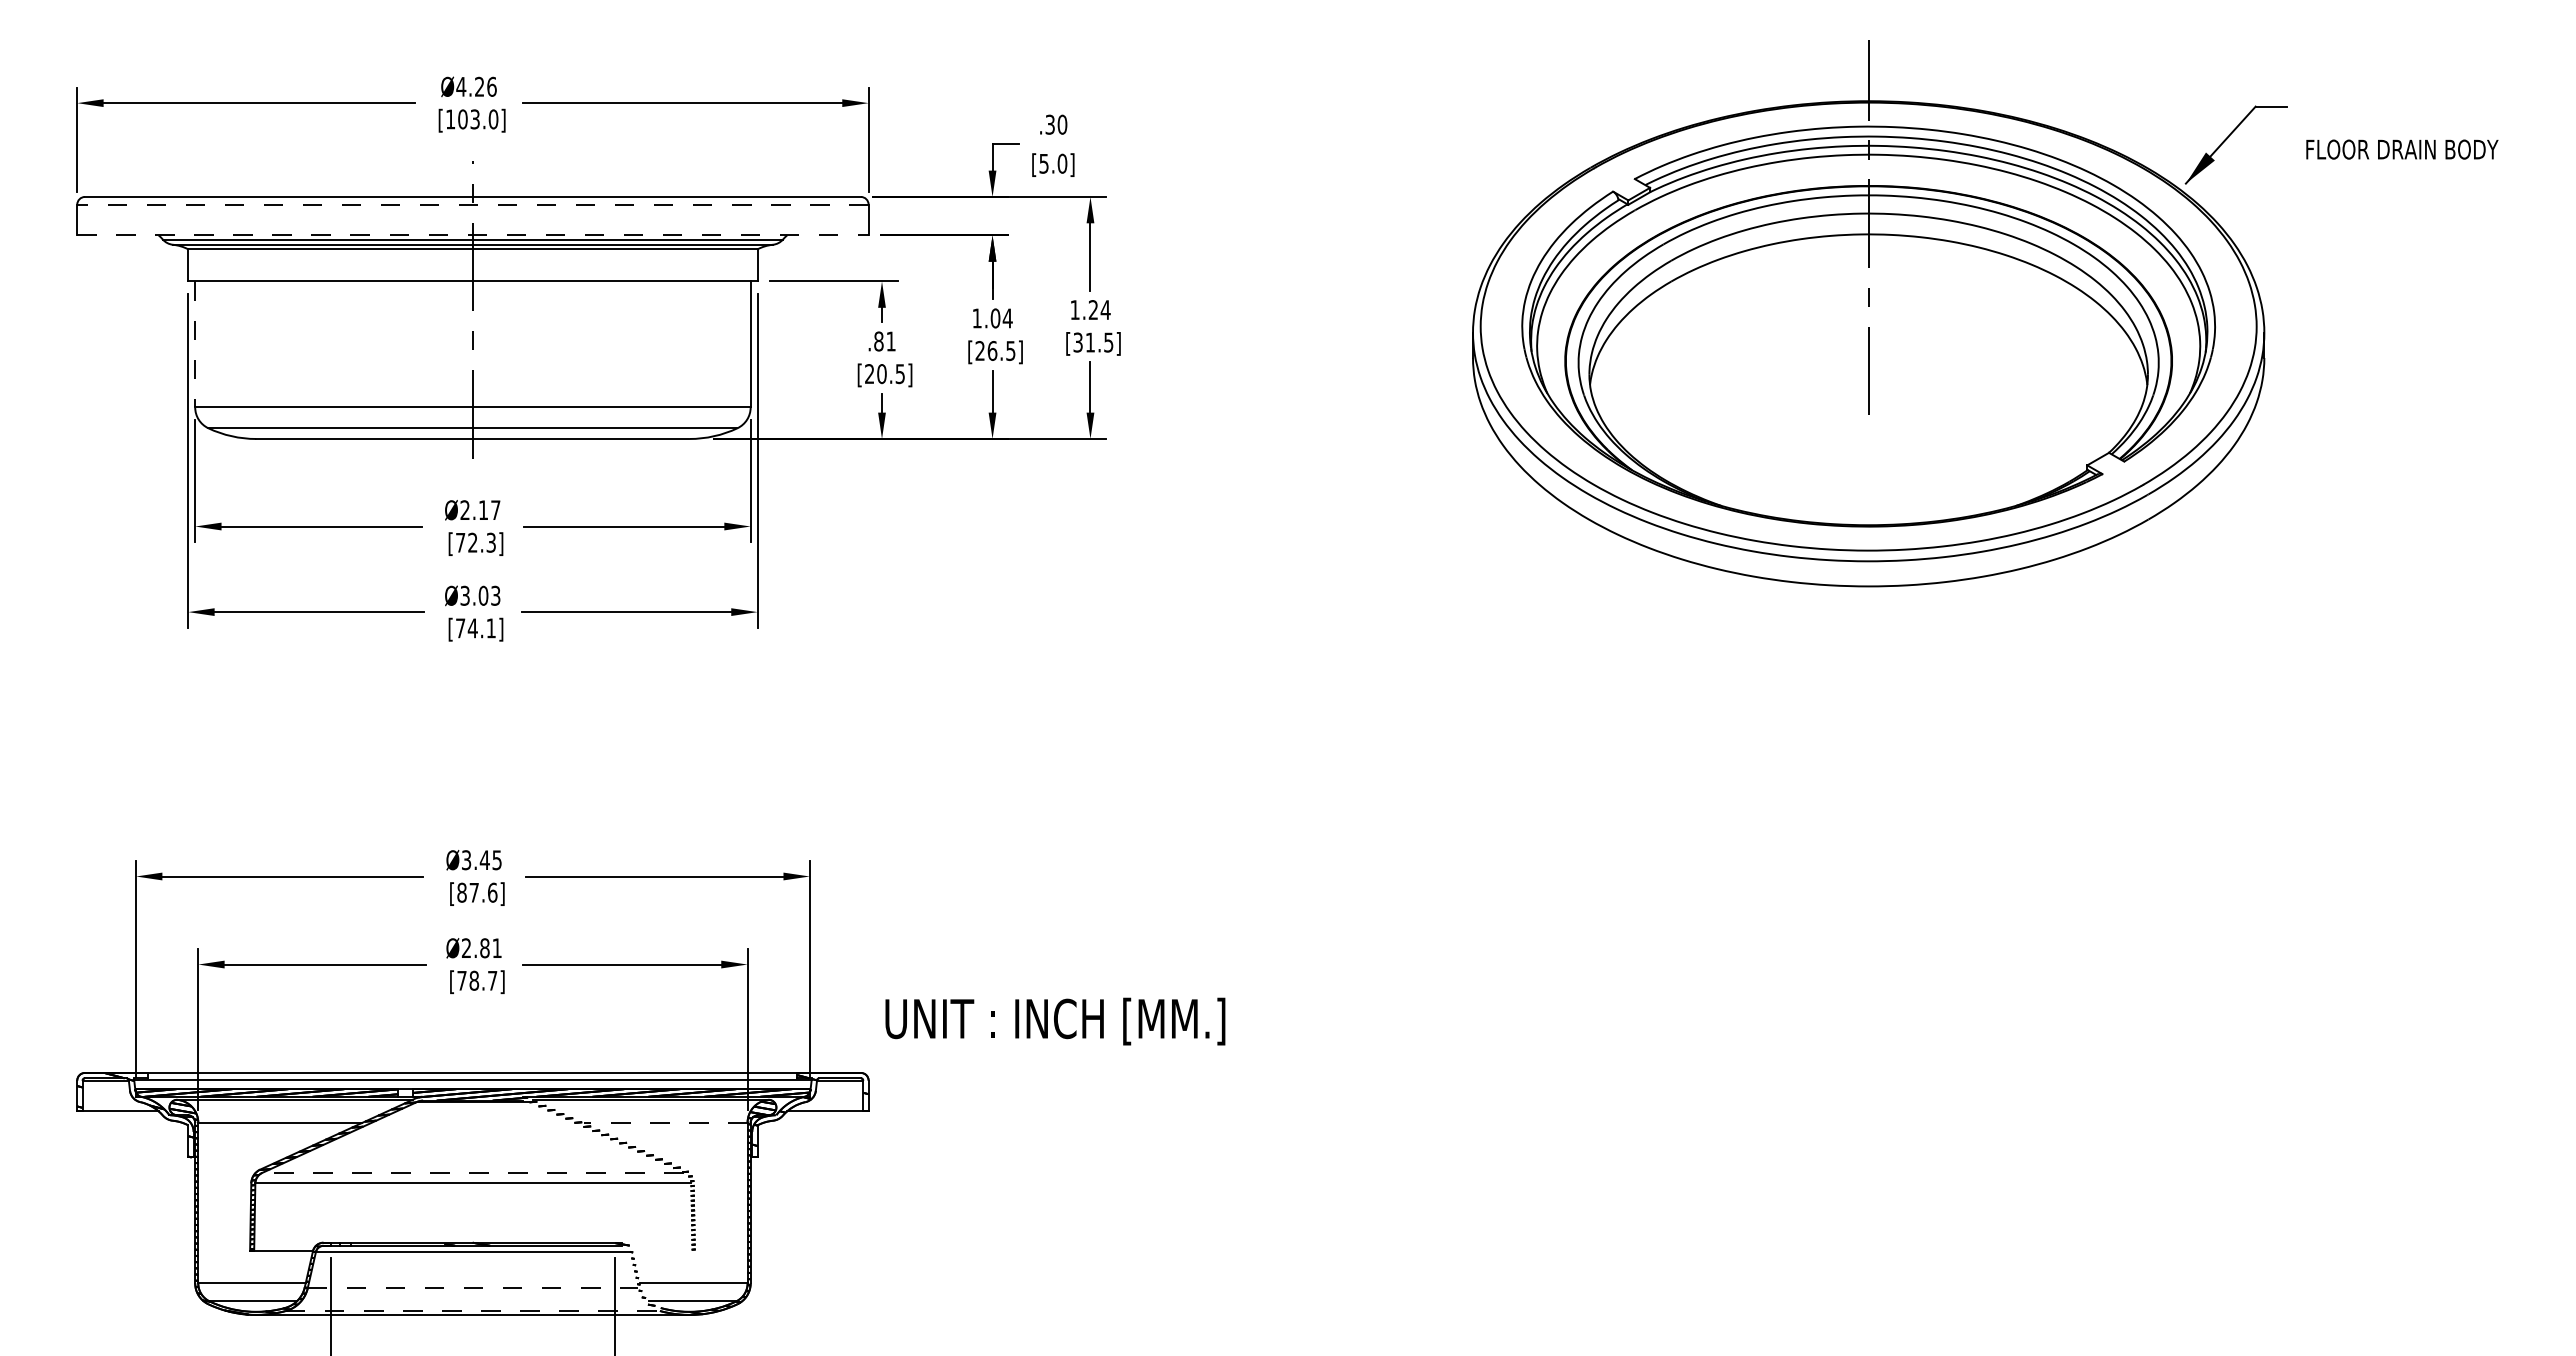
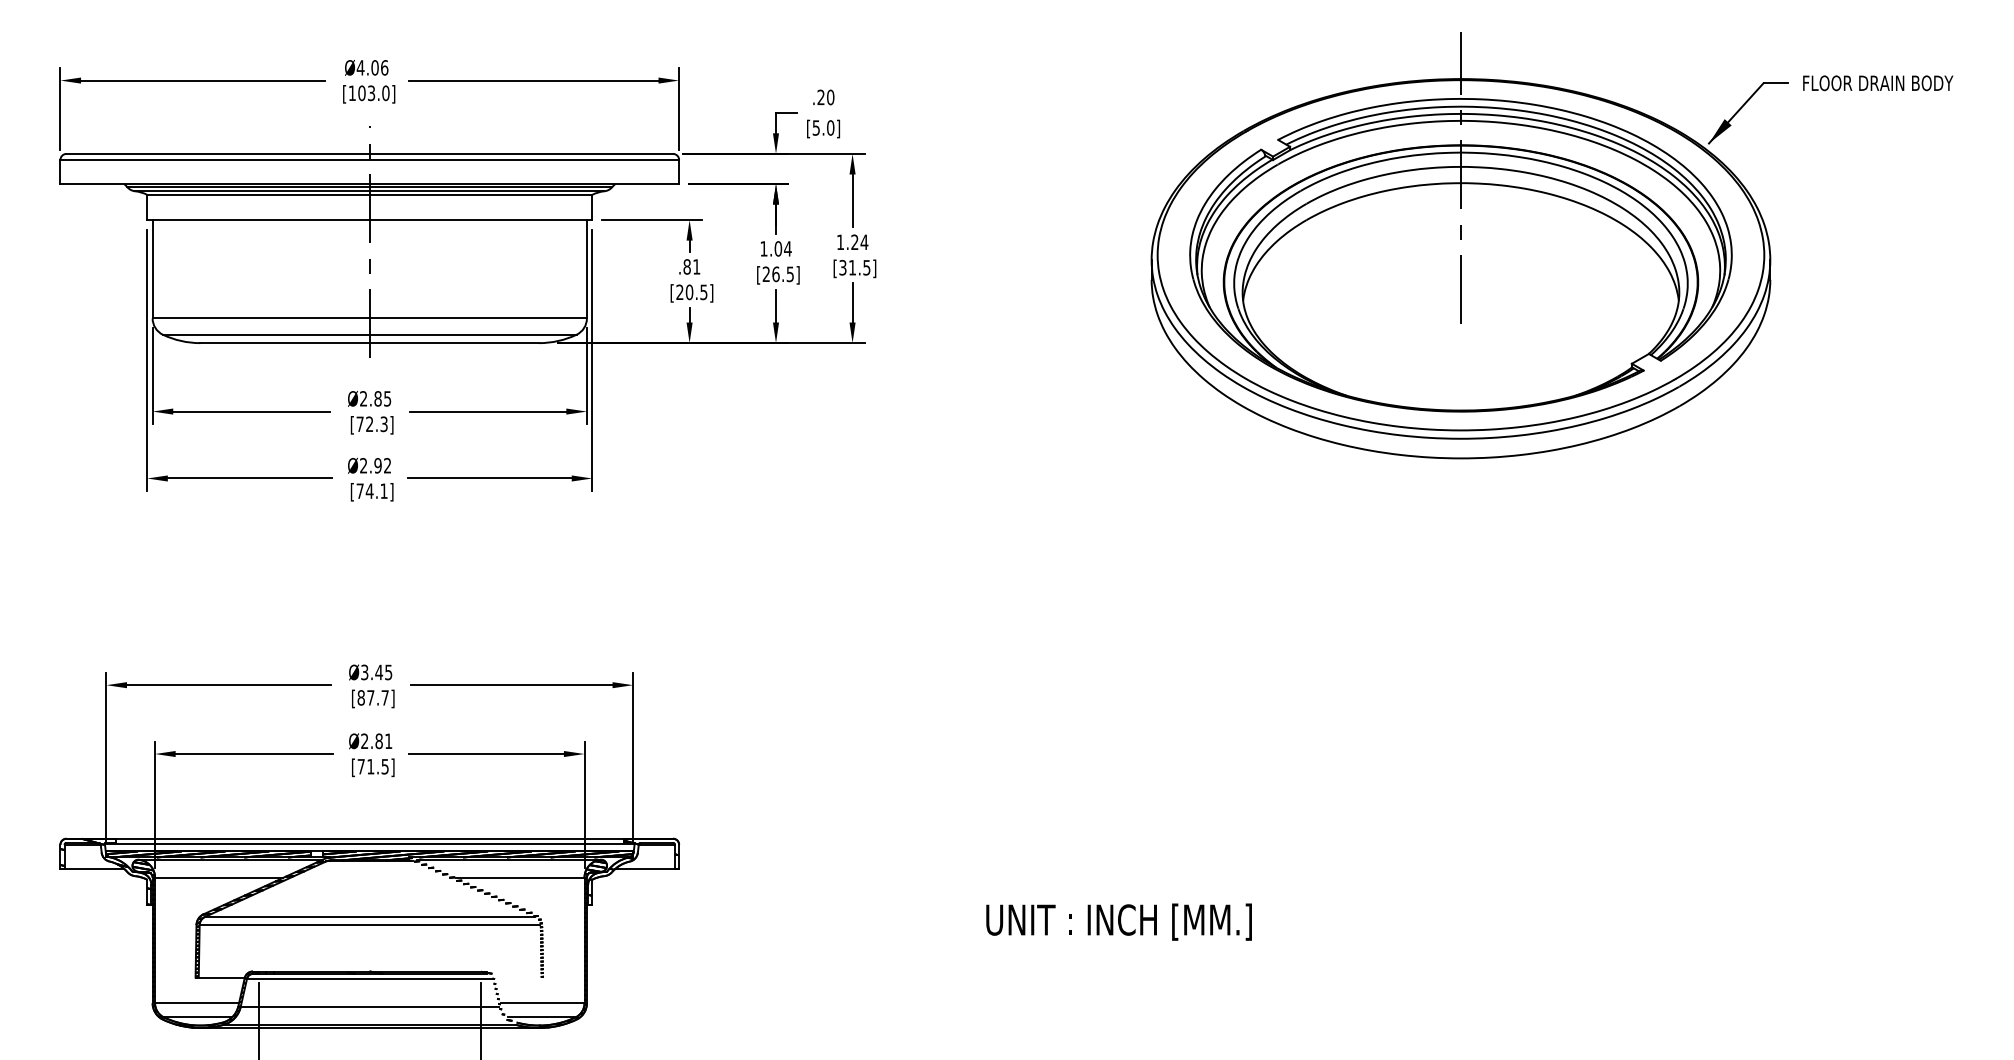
text: (479, 86) -> (374, 67), Ø4.26 -> Ø4.06
text: (1049, 124) -> (820, 97), .30 -> .20
text: (2402, 149) -> (1878, 83), moved
line: (472, 204) -> (369, 159), dashed -> solid
line: (472, 235) -> (369, 184), dashed -> solid
line: (195, 344) -> (152, 269), dashed -> solid
text: (489, 510) -> (382, 399), Ø2.17 -> Ø2.85
text: (480, 595) -> (375, 465), Ø3.03 -> Ø2.92
text: (492, 892) -> (385, 697), [87.6] -> [87.7]
text: (483, 980) -> (378, 766), [78.7] -> [71.5]
text: (1055, 1021) -> (1119, 922), moved
line: (665, 1122) -> (520, 877), dashed -> solid
line: (472, 1173) -> (369, 917), dashed -> solid
line: (473, 1288) -> (370, 1007), dashed -> solid
line: (473, 1310) -> (370, 1024), dashed -> solid

